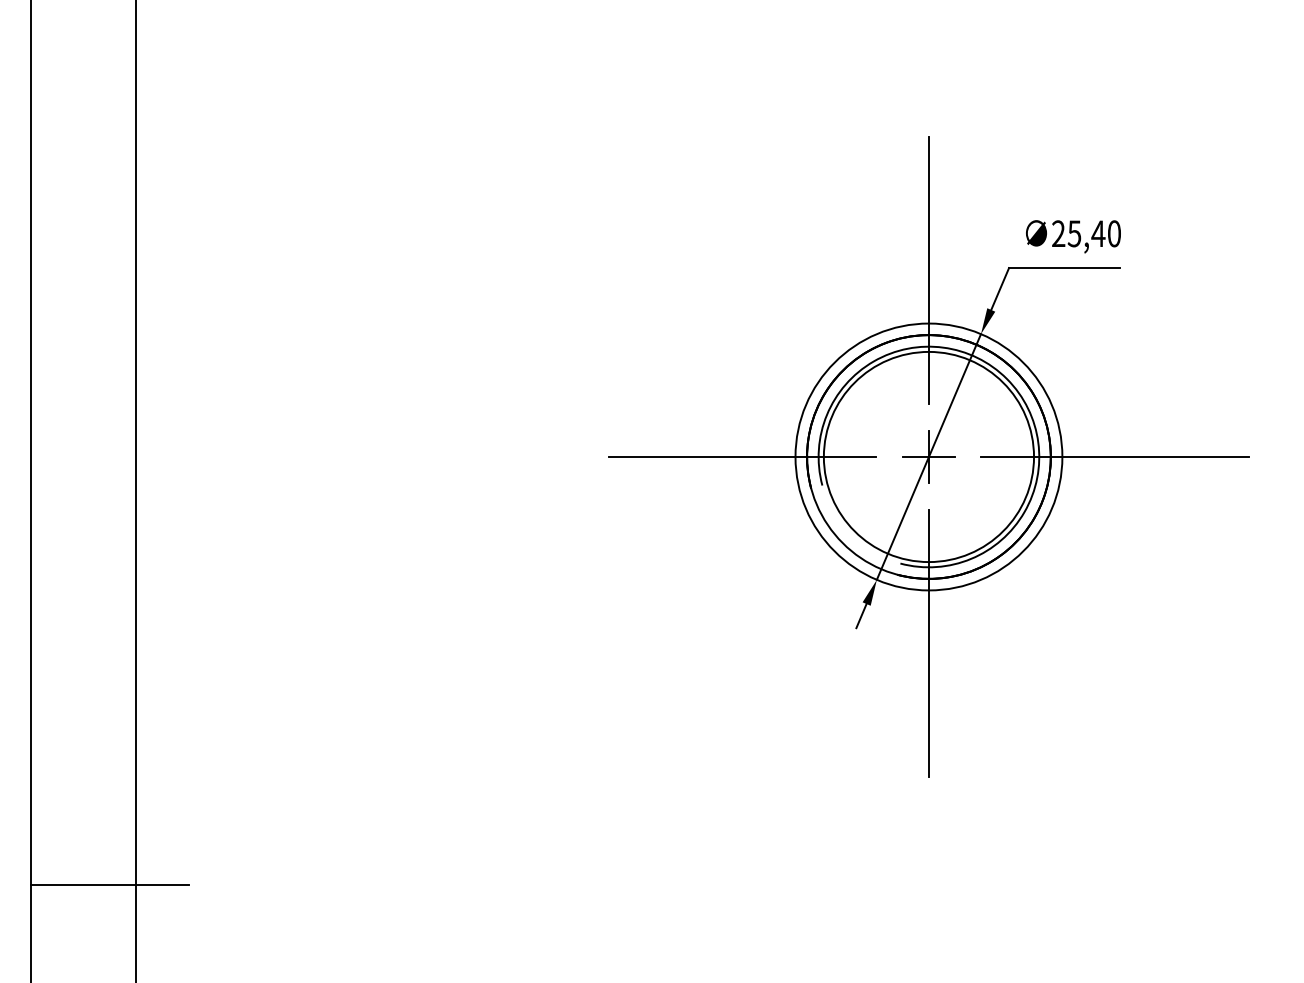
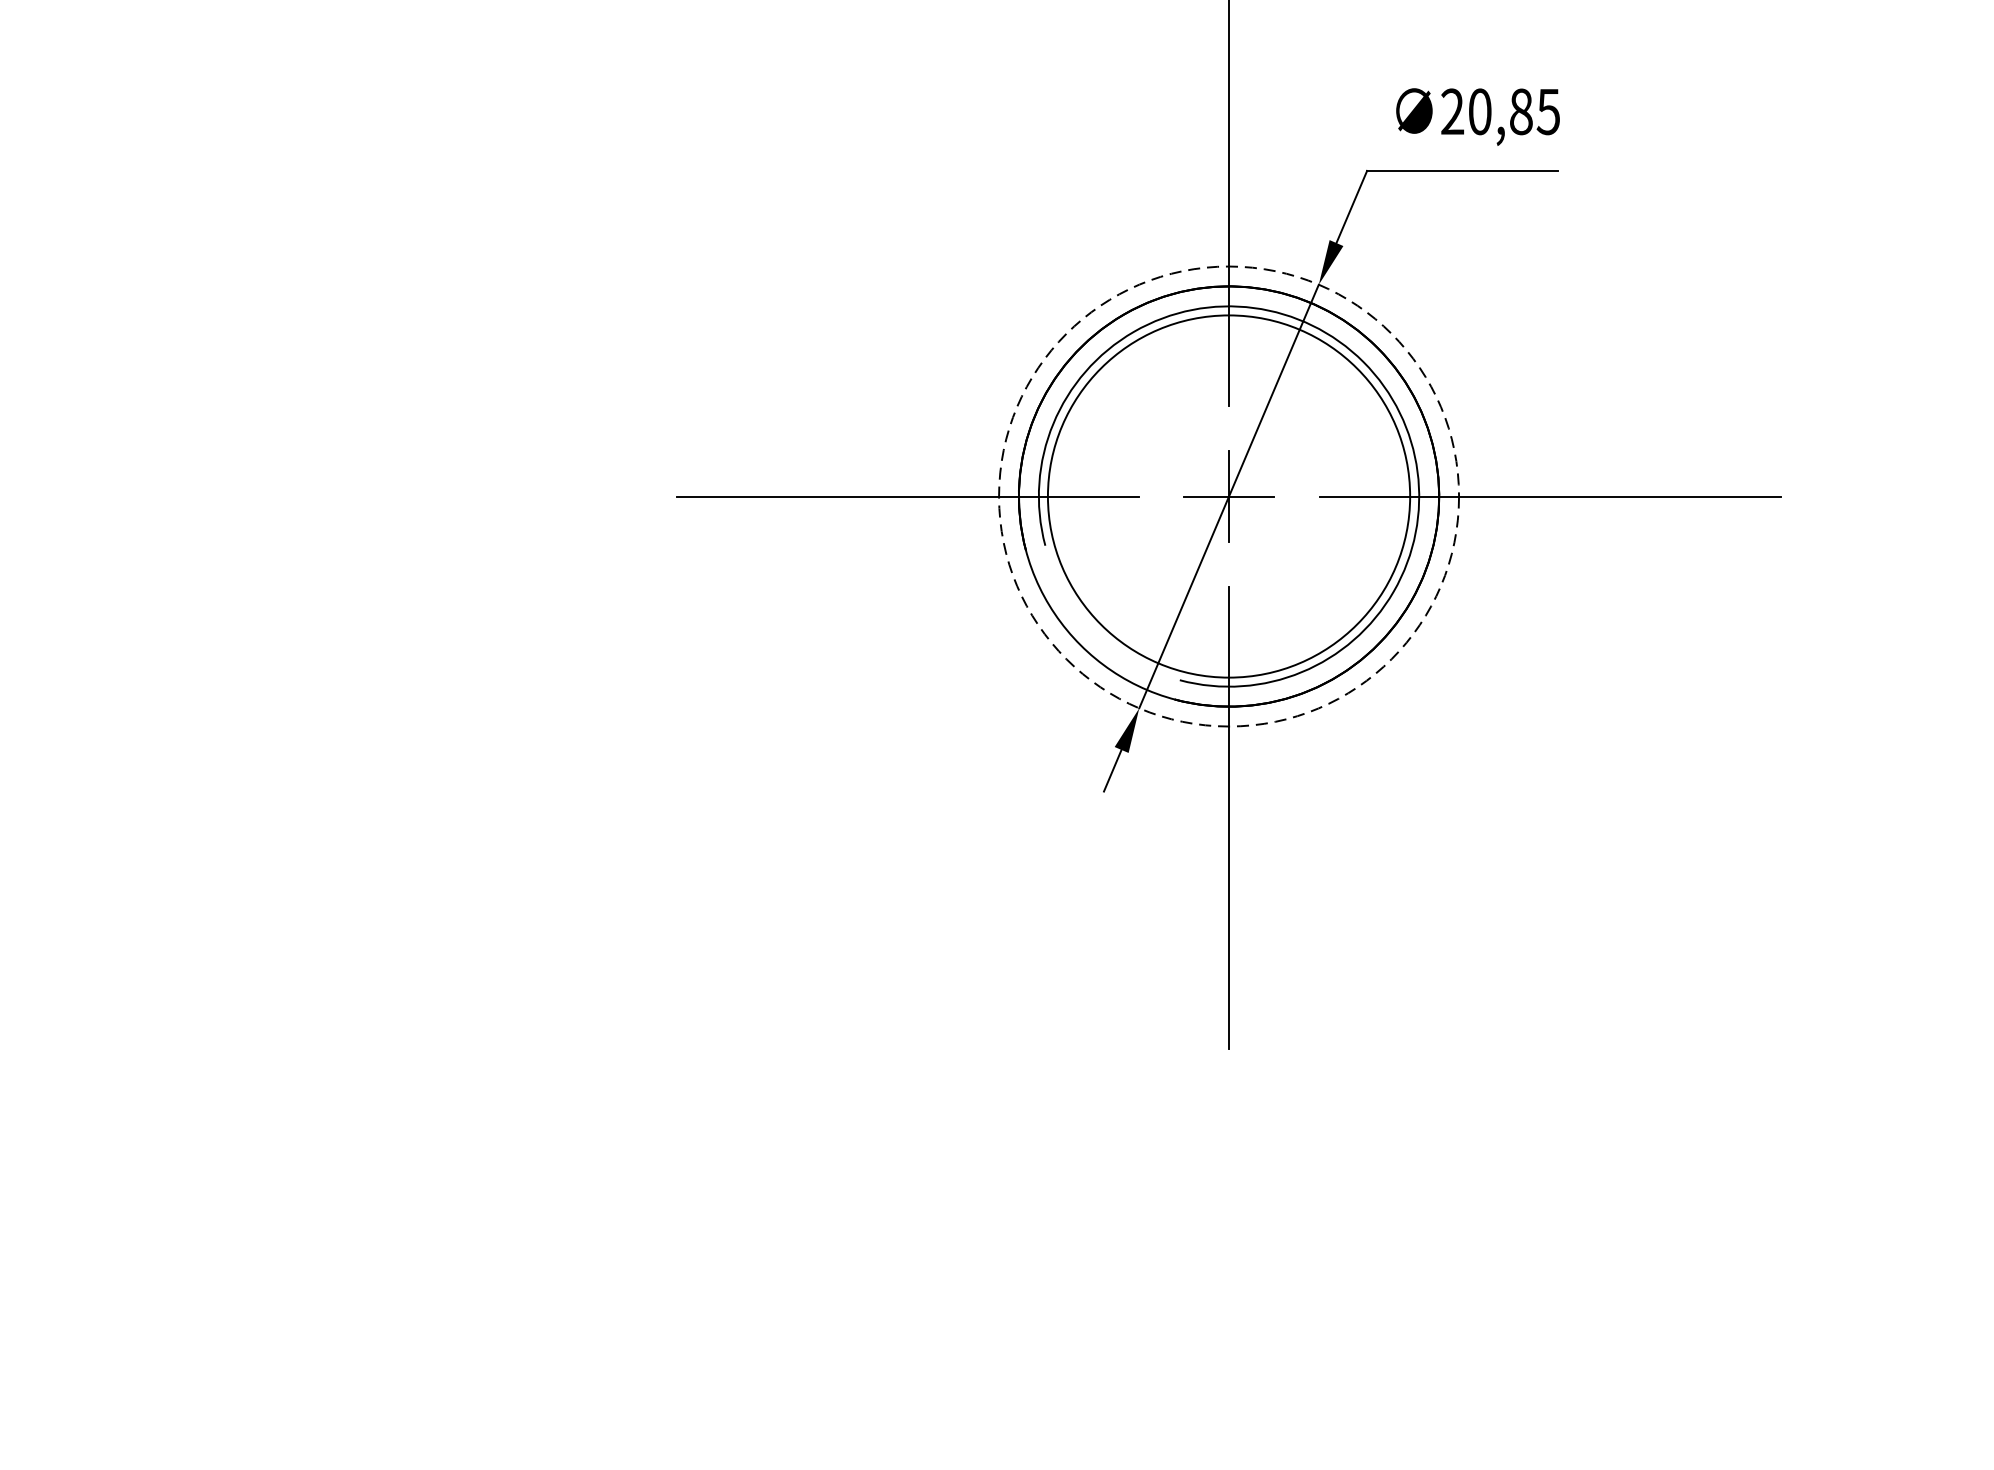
text: (1093, 233) -> (1512, 111), 25,40 -> 20,85
circle: (928, 456) -> (1228, 495), solid -> dashed

